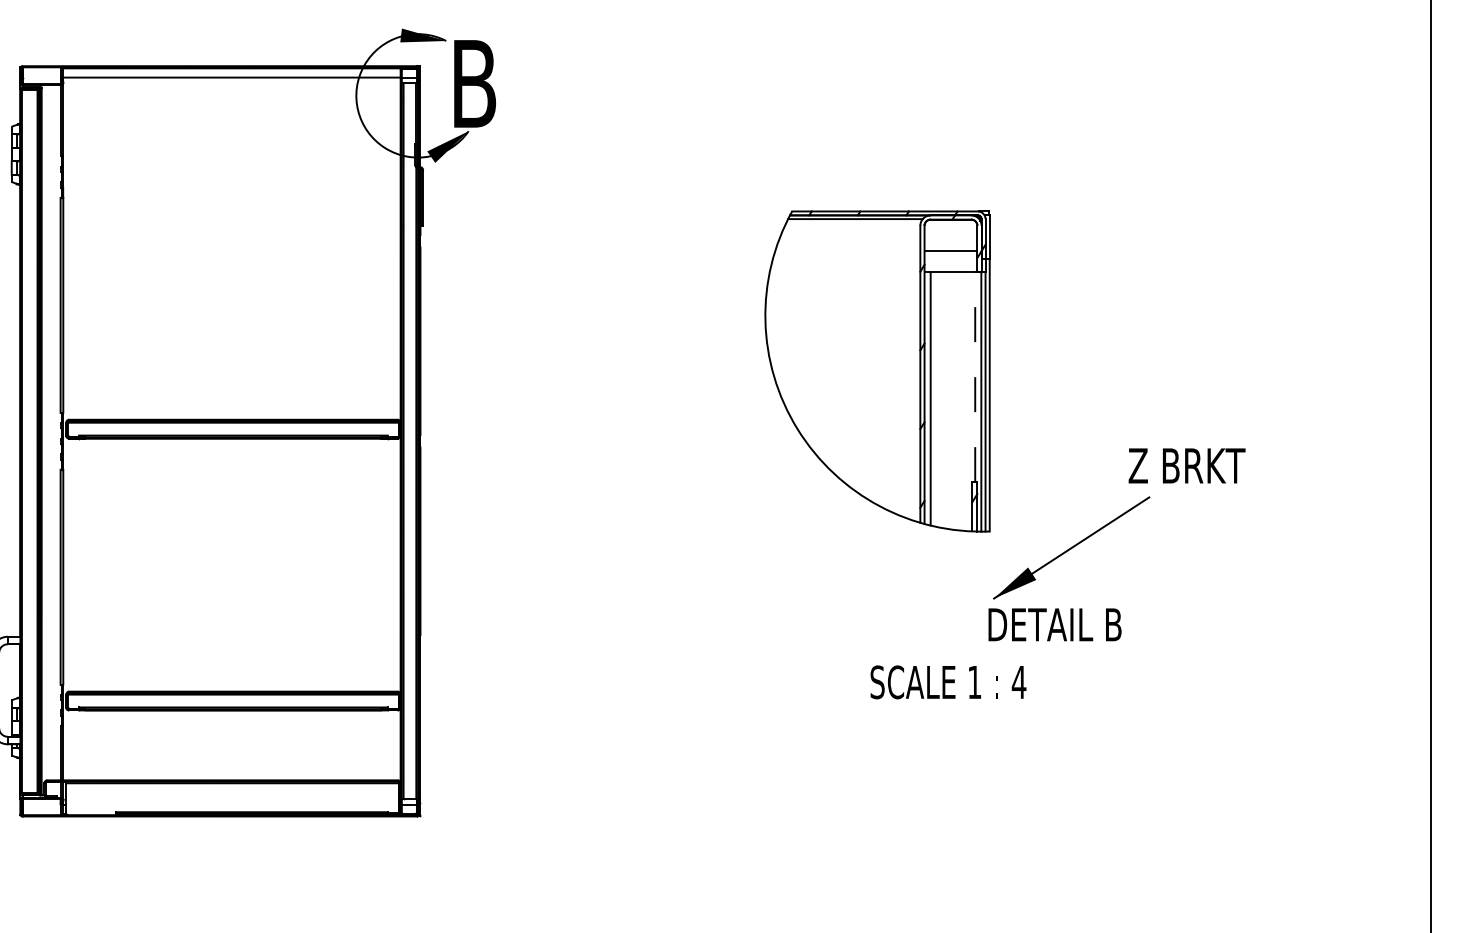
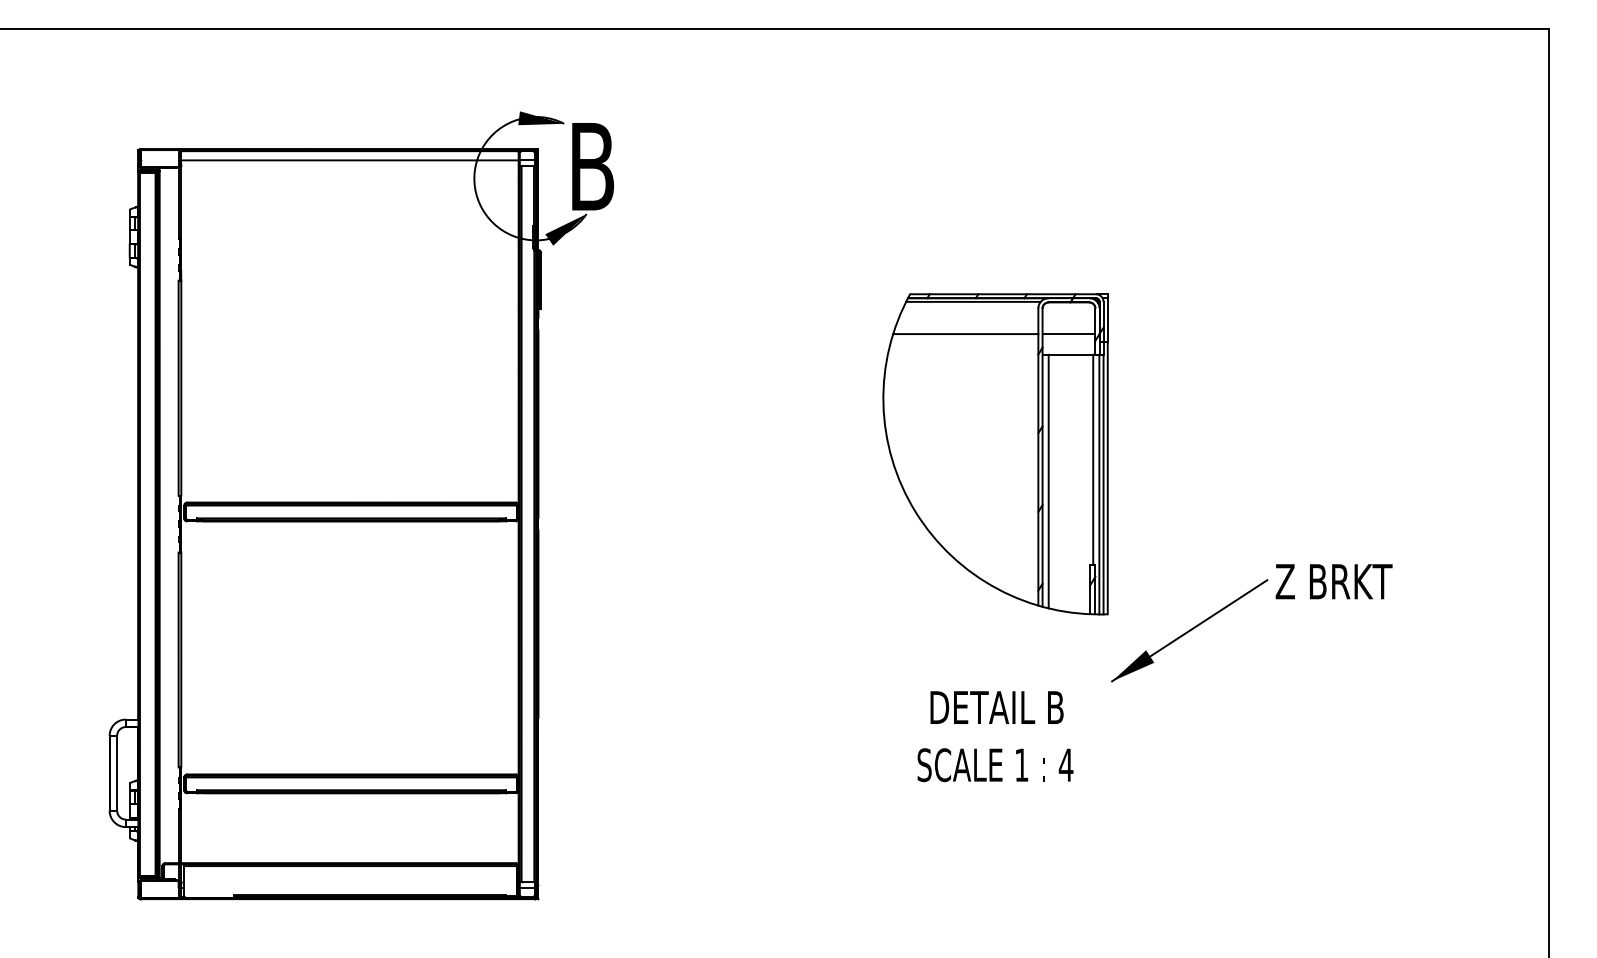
line: (847, 251) -> (965, 334), added
line: (975, 376) -> (1093, 459), dashed -> solid
text: (1186, 465) -> (1333, 581), moved
text: (1054, 624) -> (996, 707), moved
text: (948, 682) -> (995, 765), moved

